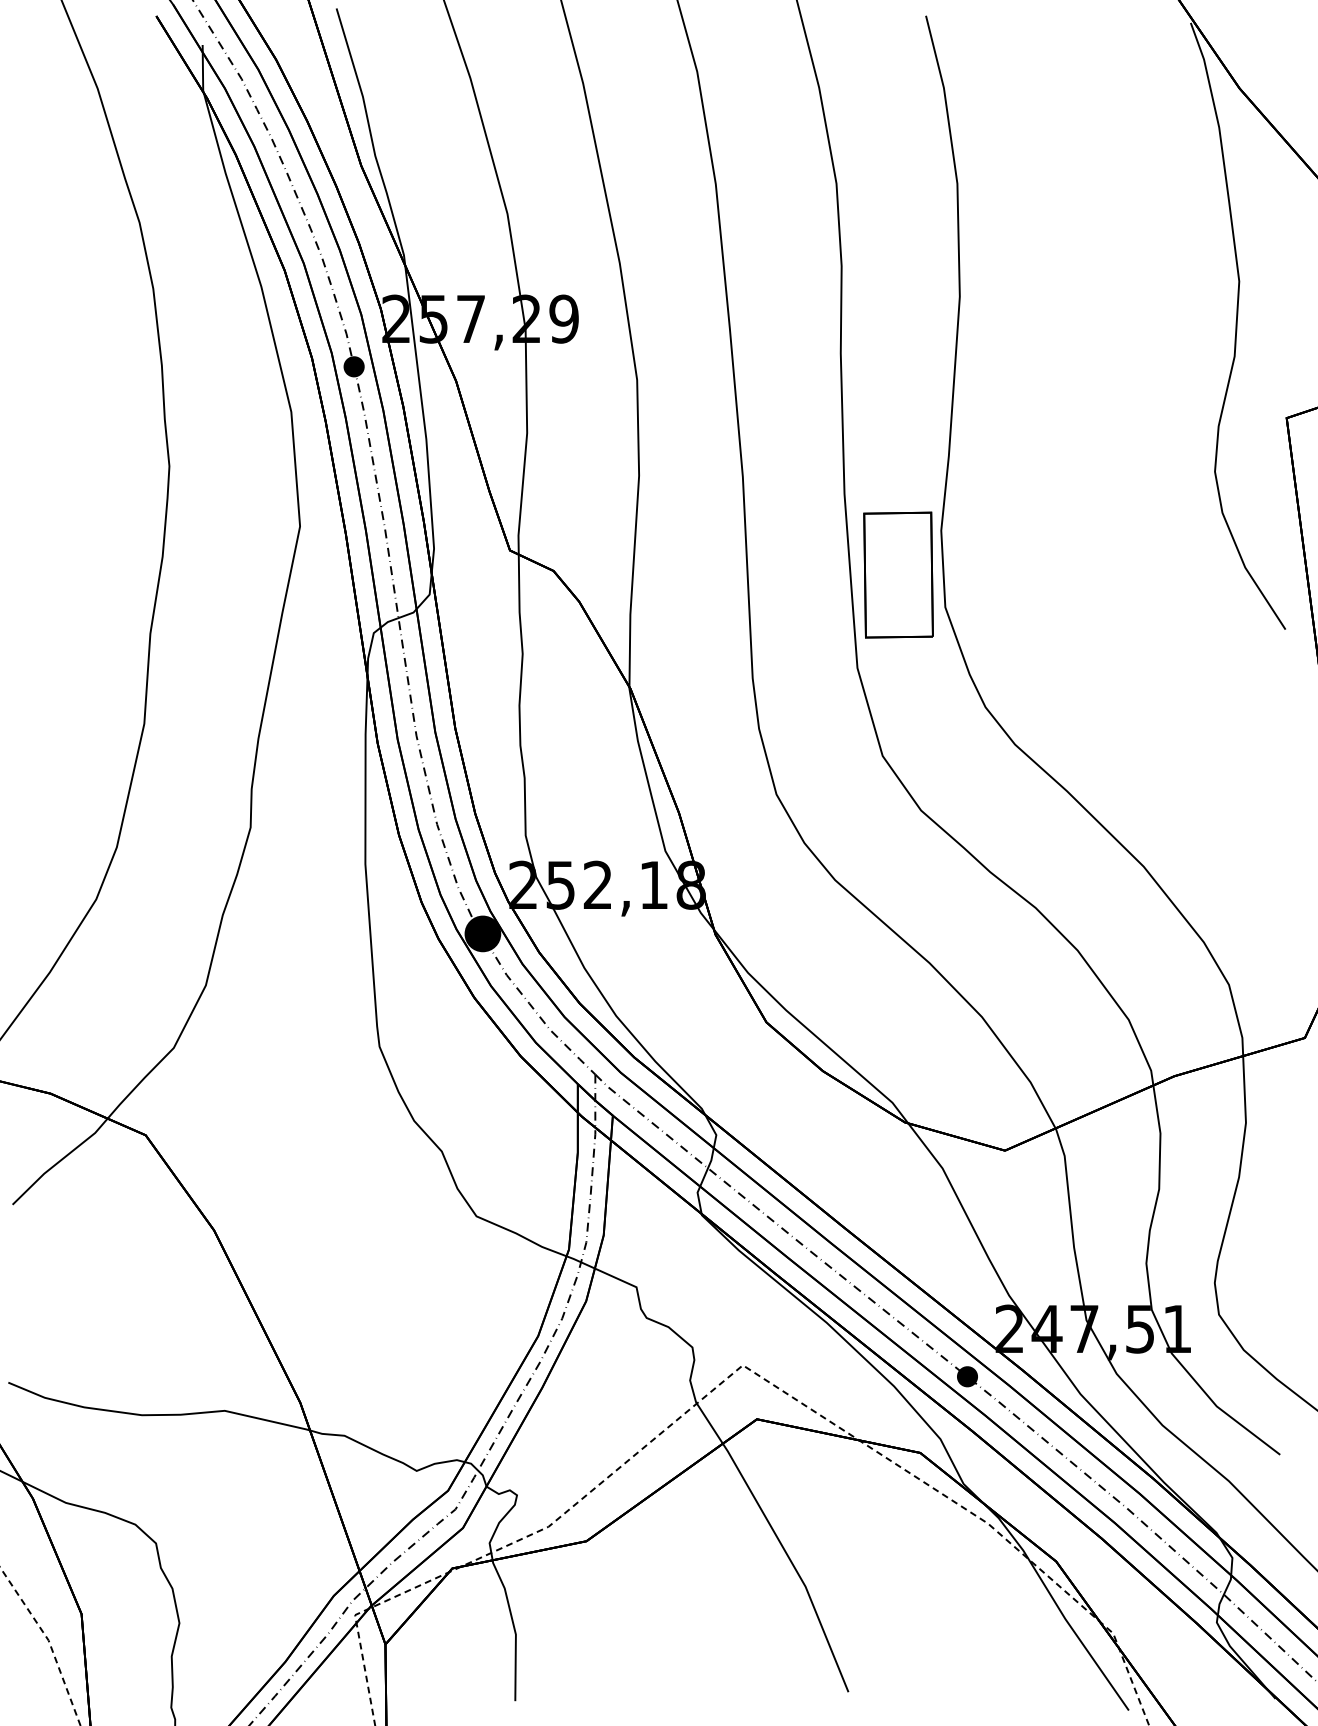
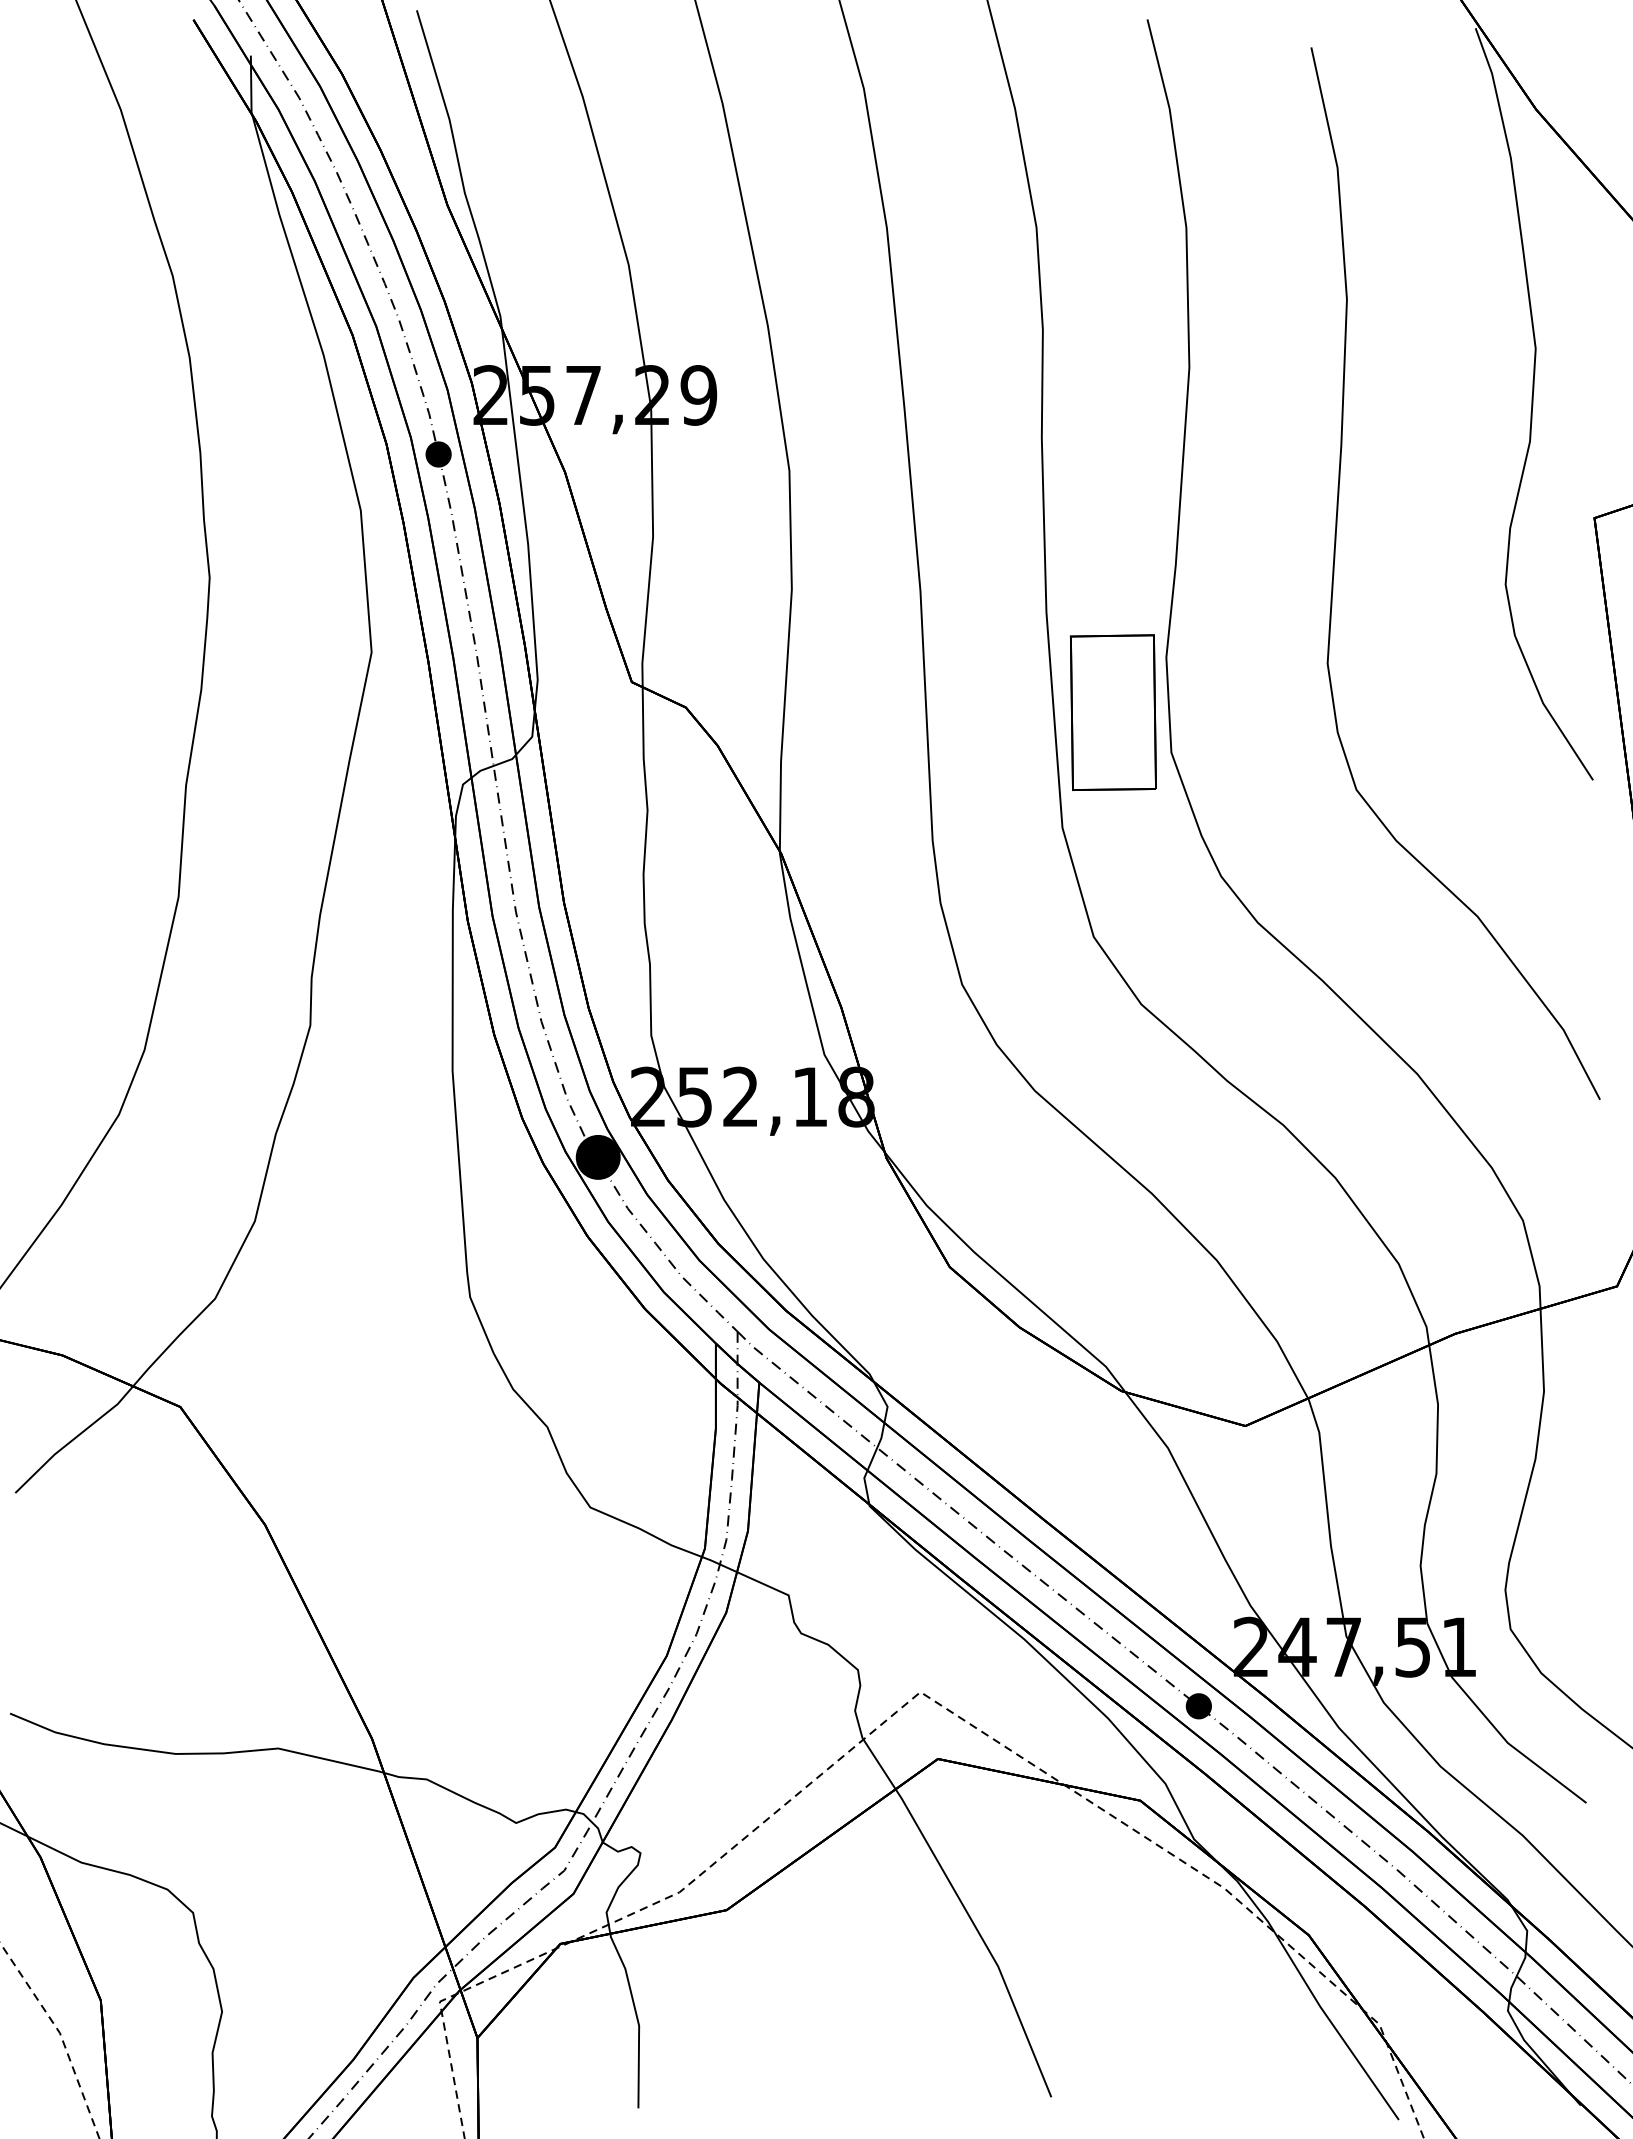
curve: (1077, 451) -> (1335, 559), added

